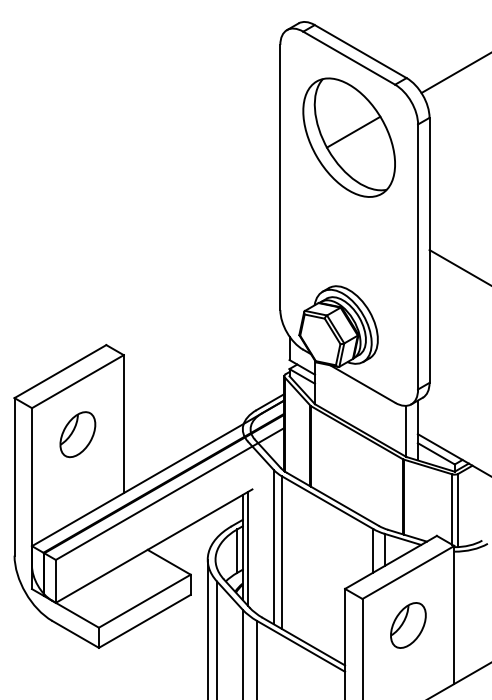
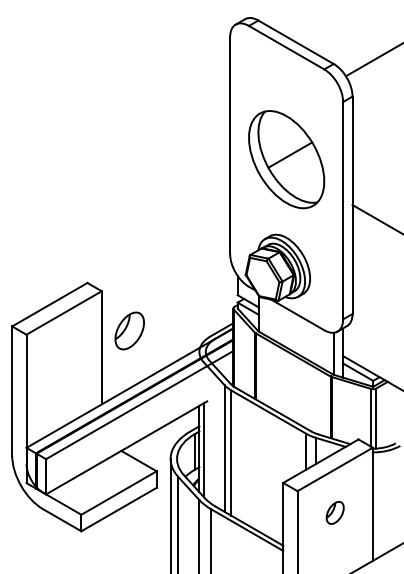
part: (348, 137) -> (286, 159), moved
part: (77, 434) -> (129, 330), moved
part: (408, 625) -> (335, 512), size x0.6

